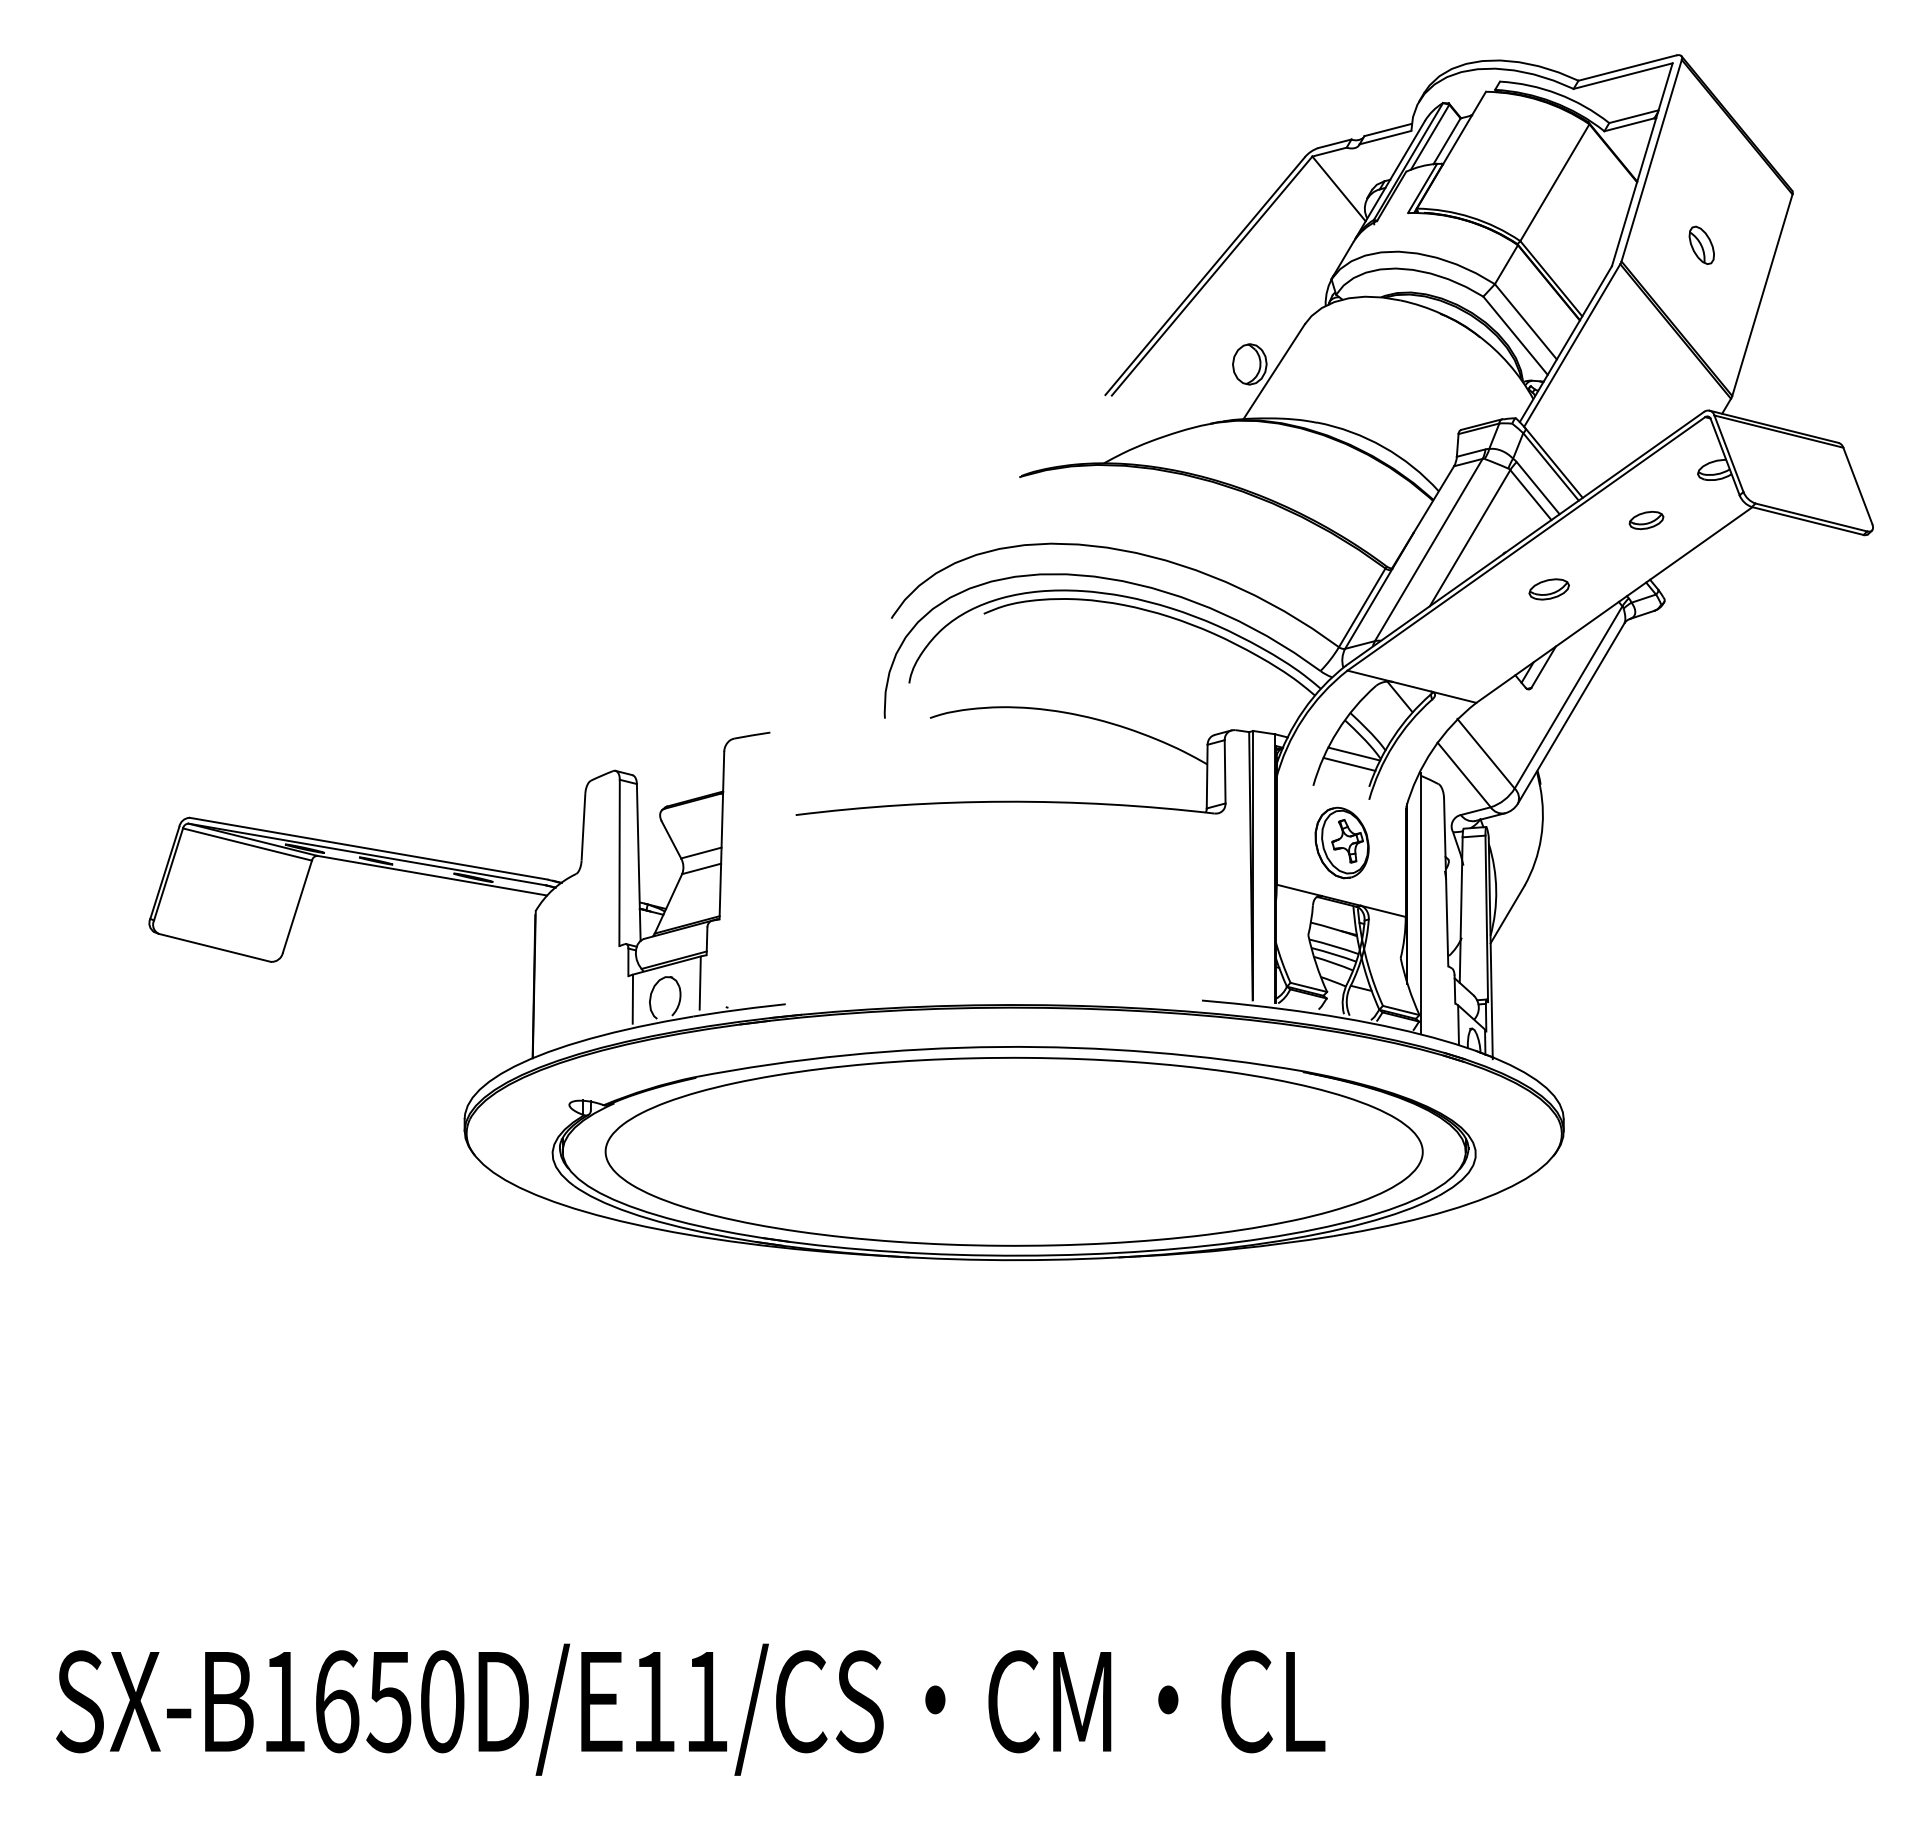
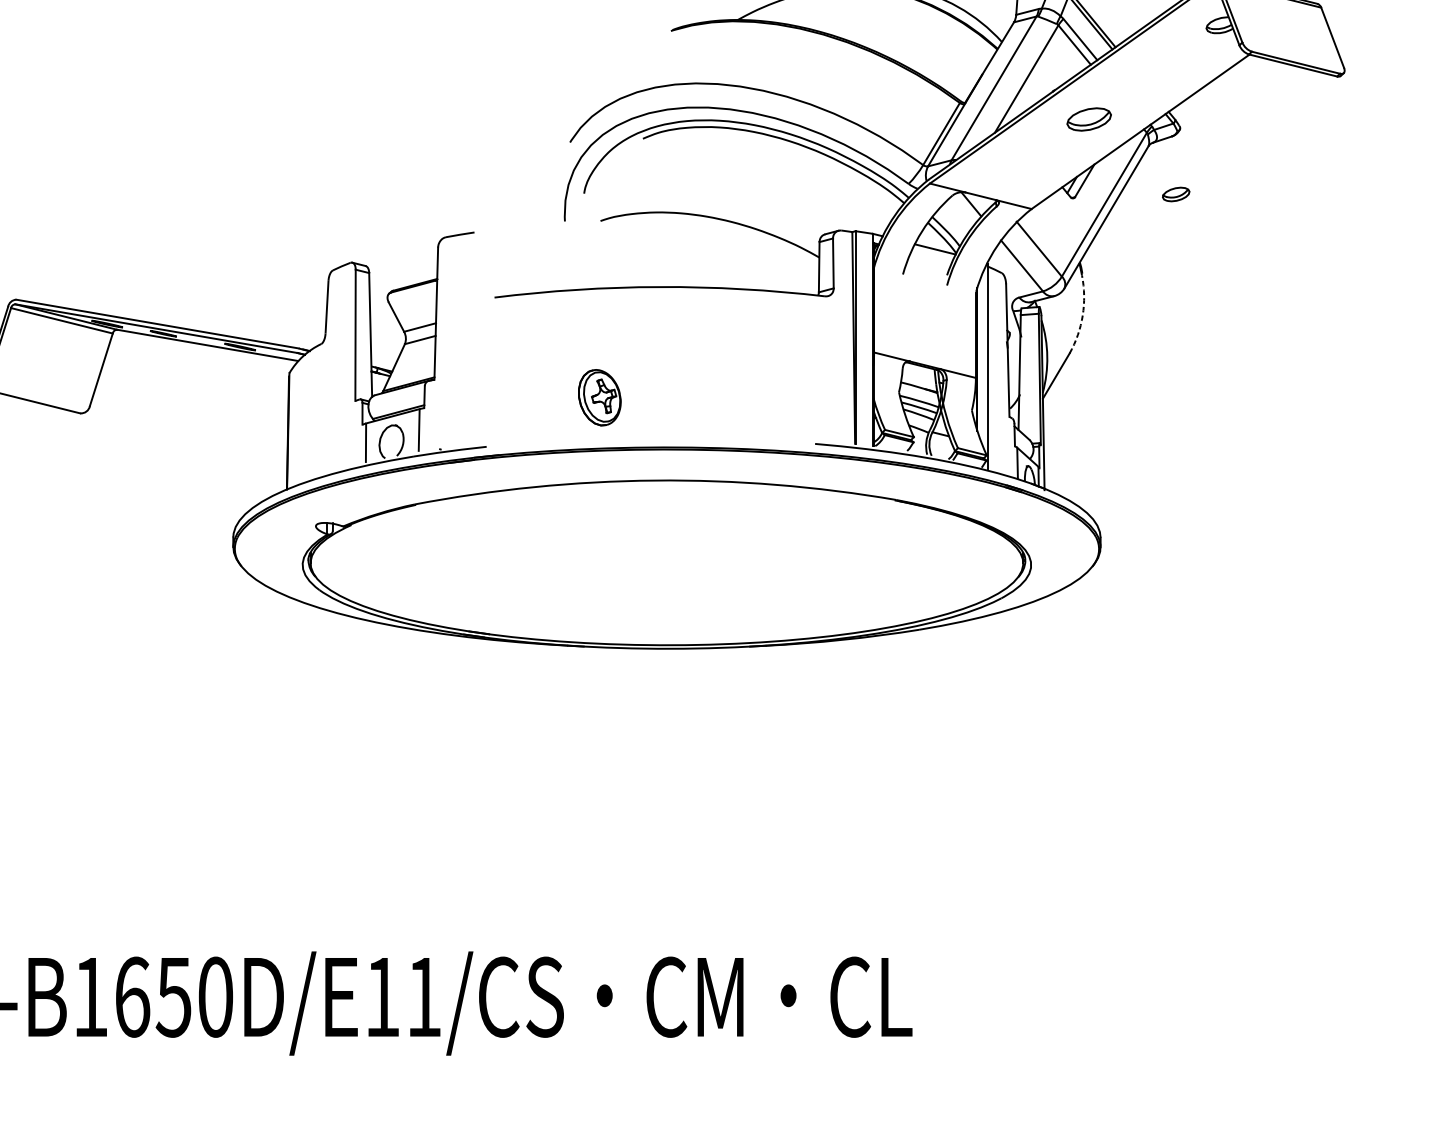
part: (1646, 520) -> (1176, 194), moved
part: (1548, 589) -> (1088, 119), size x1.4
line: (1349, 763) -> (931, 256), removed
arc: (1541, 837) -> (1083, 315), solid -> dashed
part: (1341, 842) -> (599, 397), moved
part: (1013, 1151) -> (666, 563), removed

